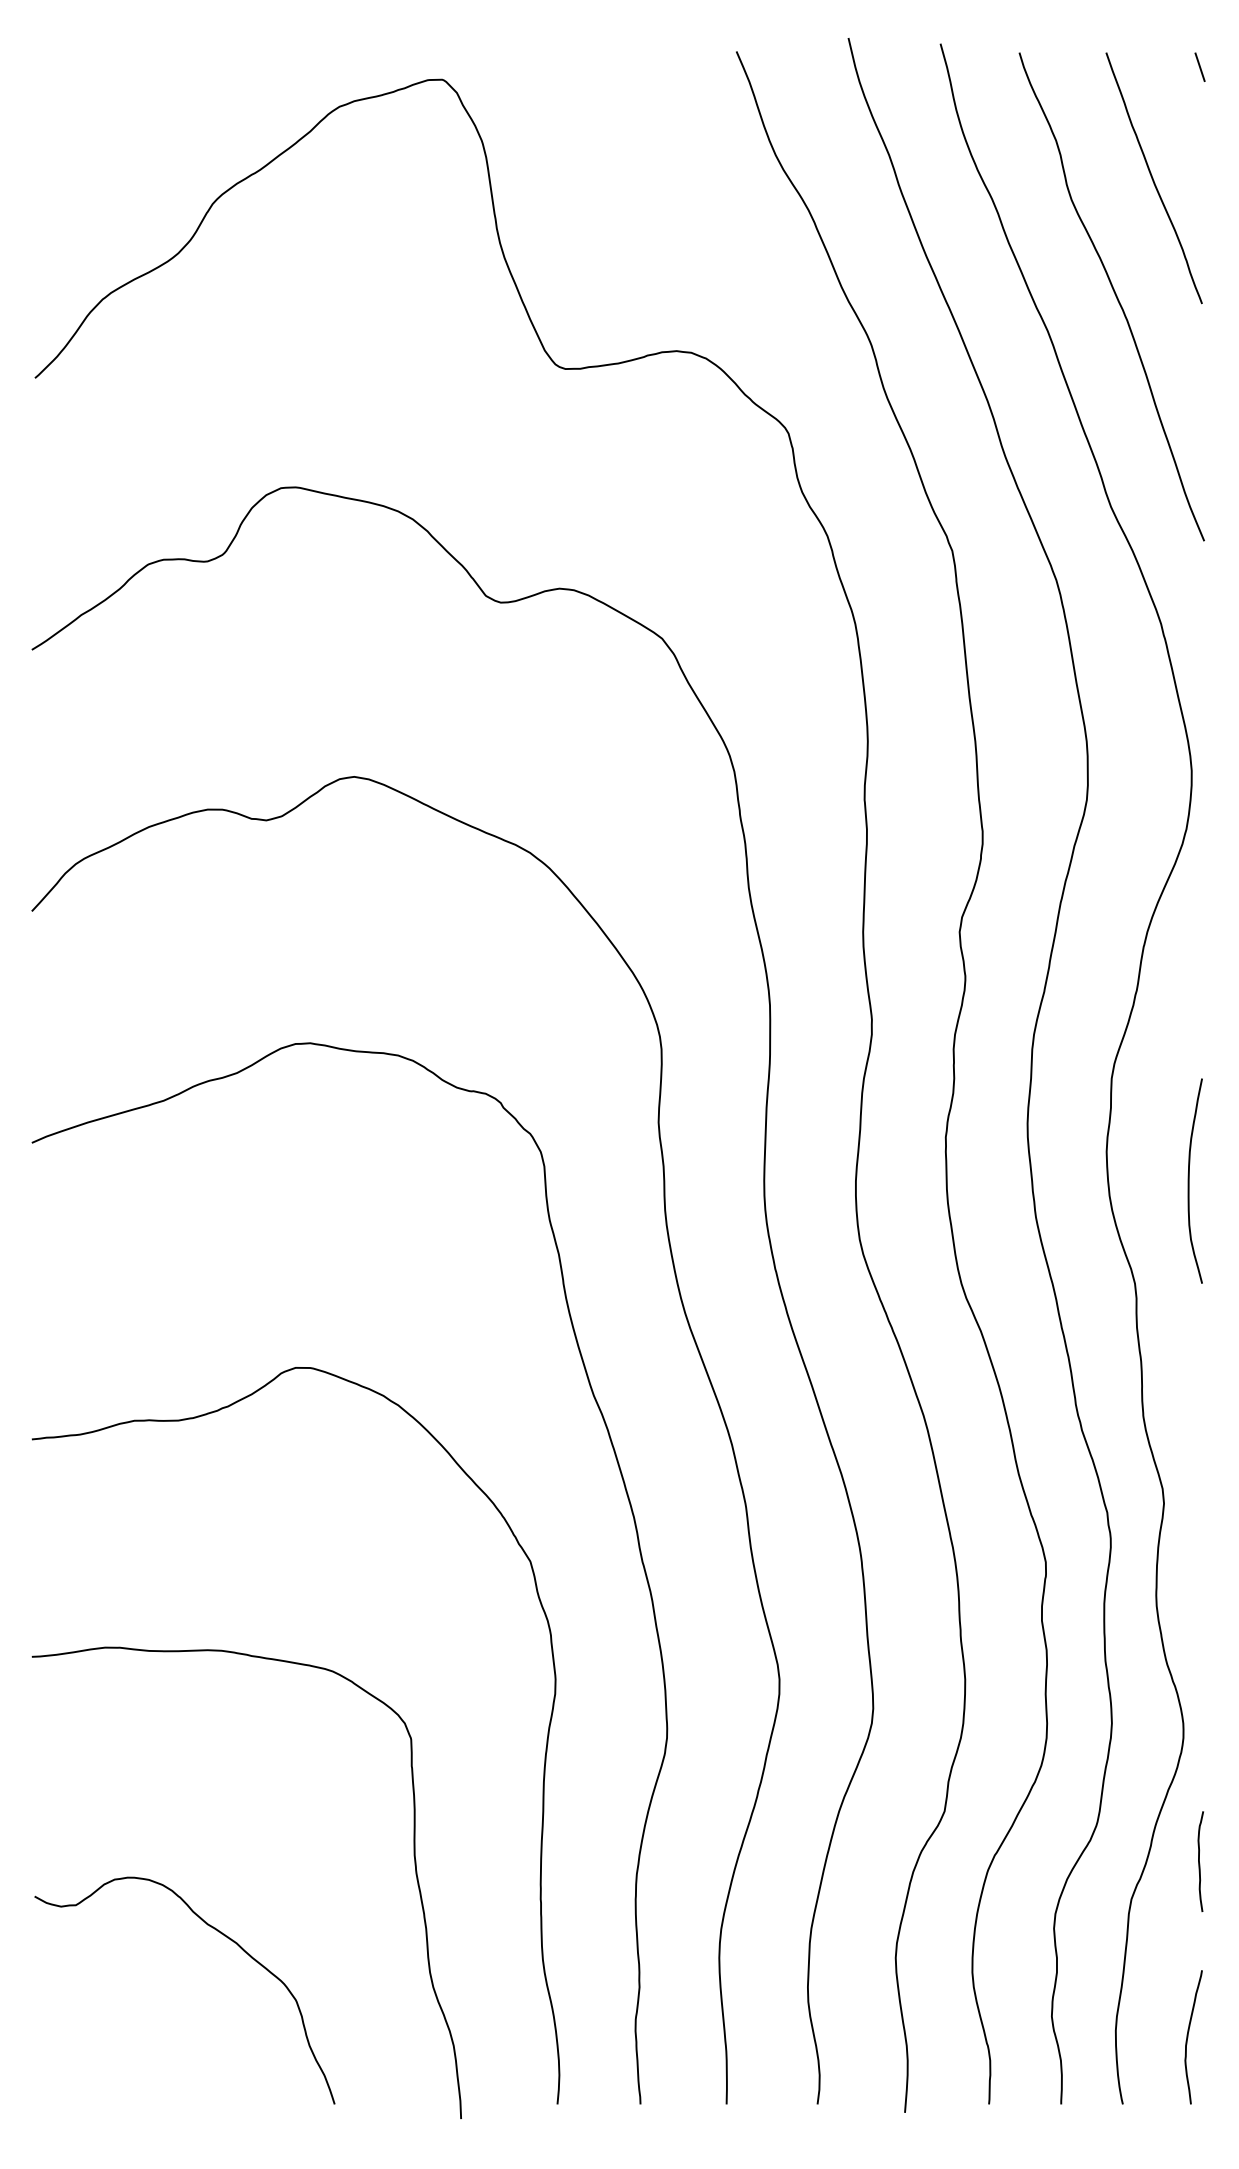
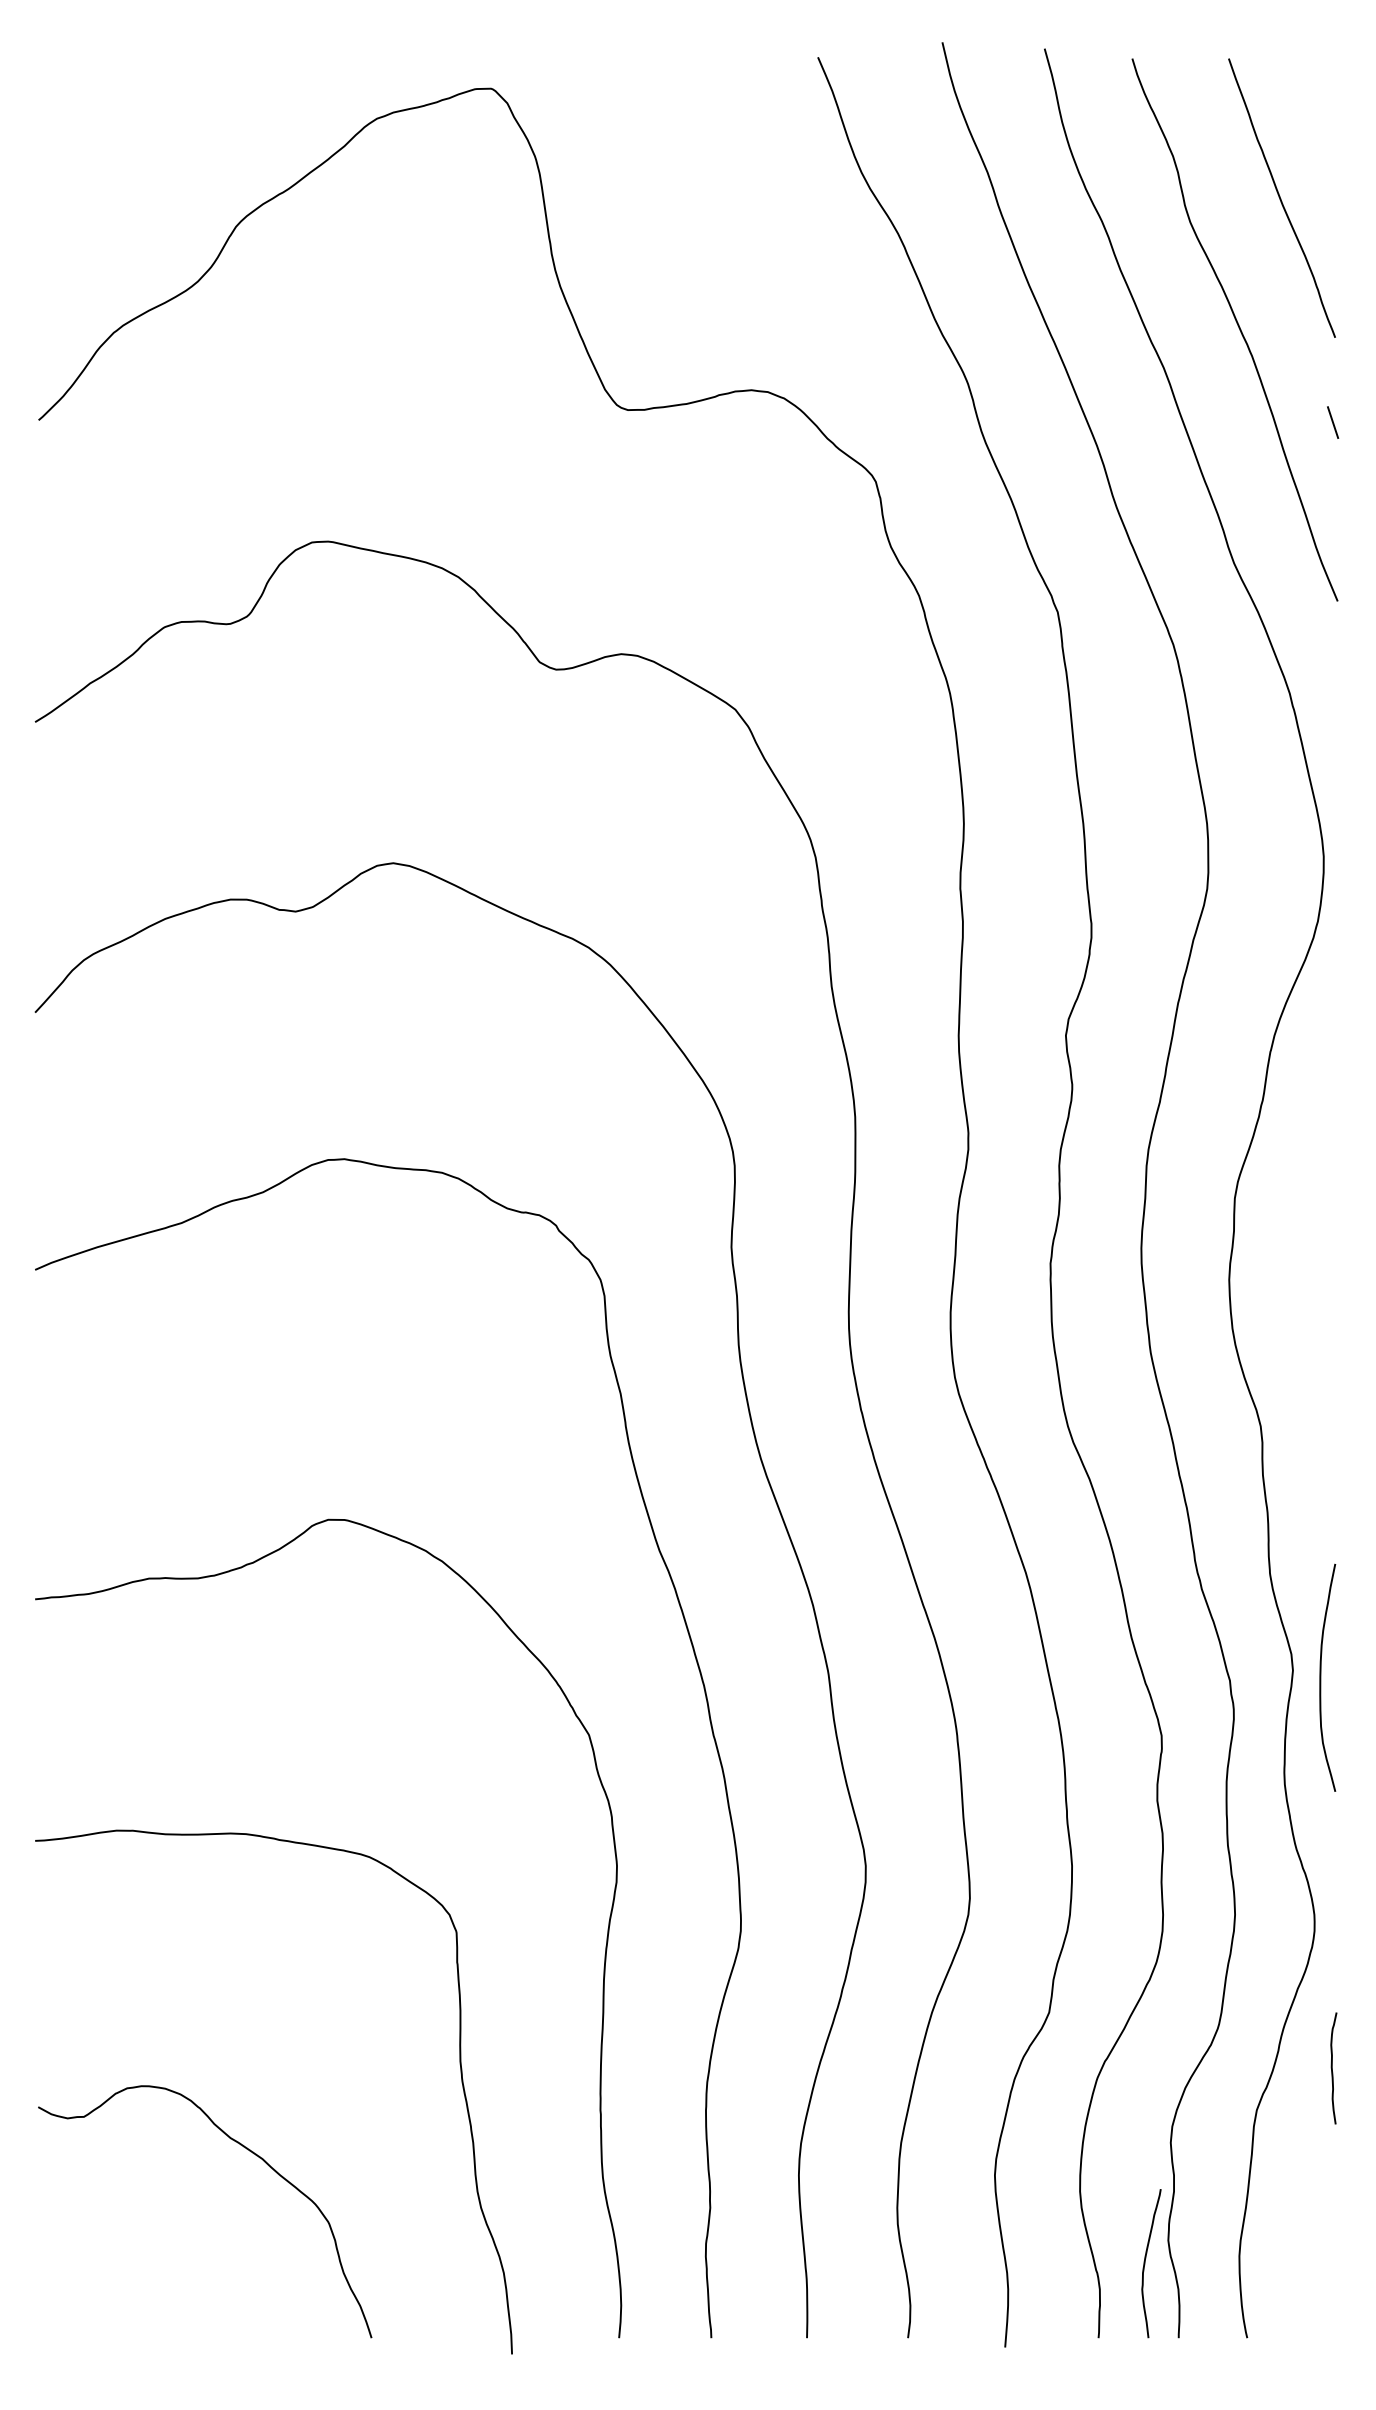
line: (1199, 66) -> (1332, 421), moved
curve: (1189, 1180) -> (1321, 1677), moved
curve: (1188, 2037) -> (1145, 2263), moved

